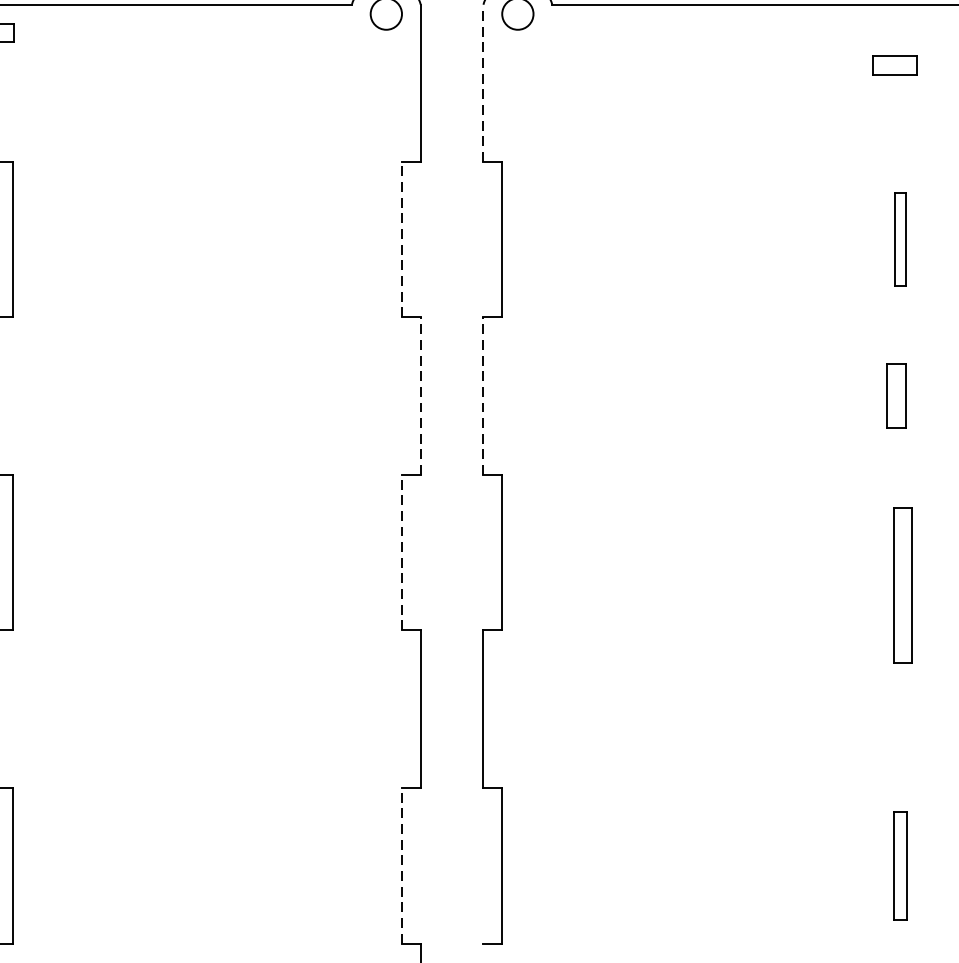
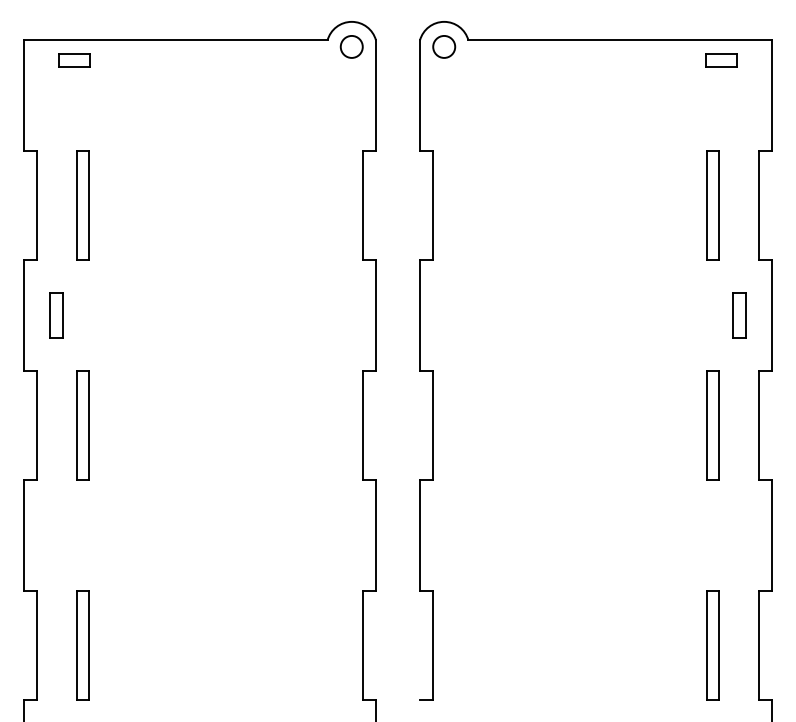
part: (895, 66) -> (721, 60), moved
line: (484, 83) -> (420, 95), dashed -> solid
line: (401, 239) -> (362, 205), dashed -> solid
part: (899, 239) -> (712, 205), size x1.67
line: (420, 394) -> (375, 314), dashed -> solid
line: (484, 394) -> (420, 314), dashed -> solid
part: (896, 396) -> (739, 315), moved
line: (401, 552) -> (362, 425), dashed -> solid
part: (902, 585) -> (712, 425), moved
line: (401, 865) -> (362, 645), dashed -> solid
part: (899, 865) -> (712, 645), size x1.43

